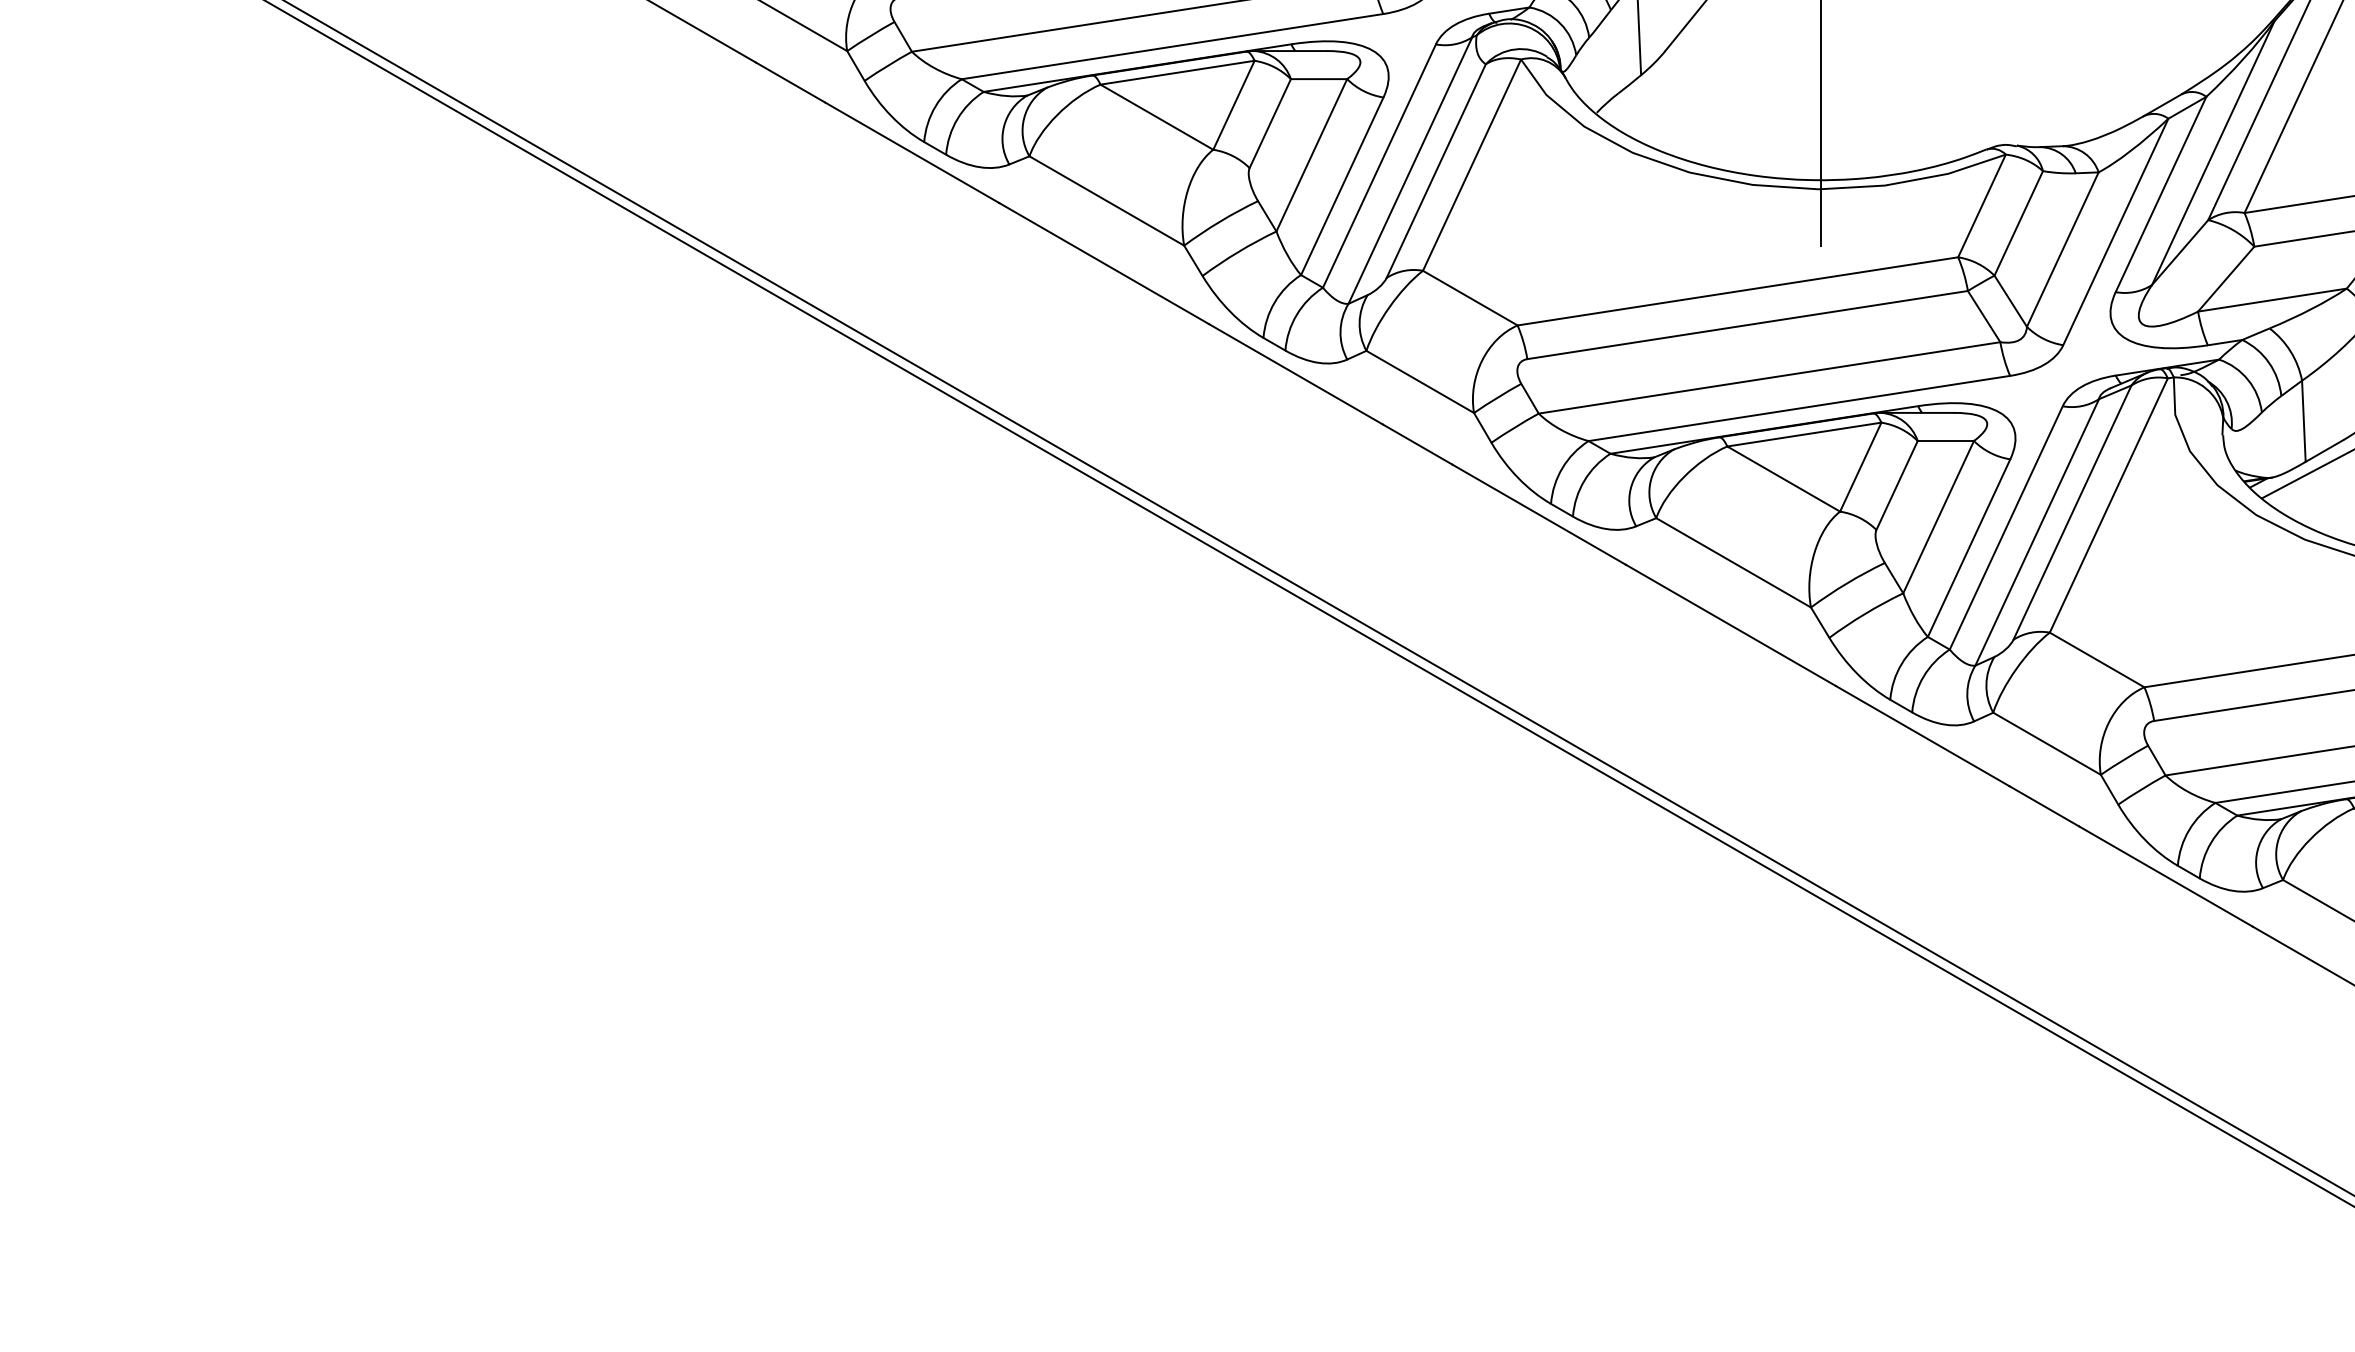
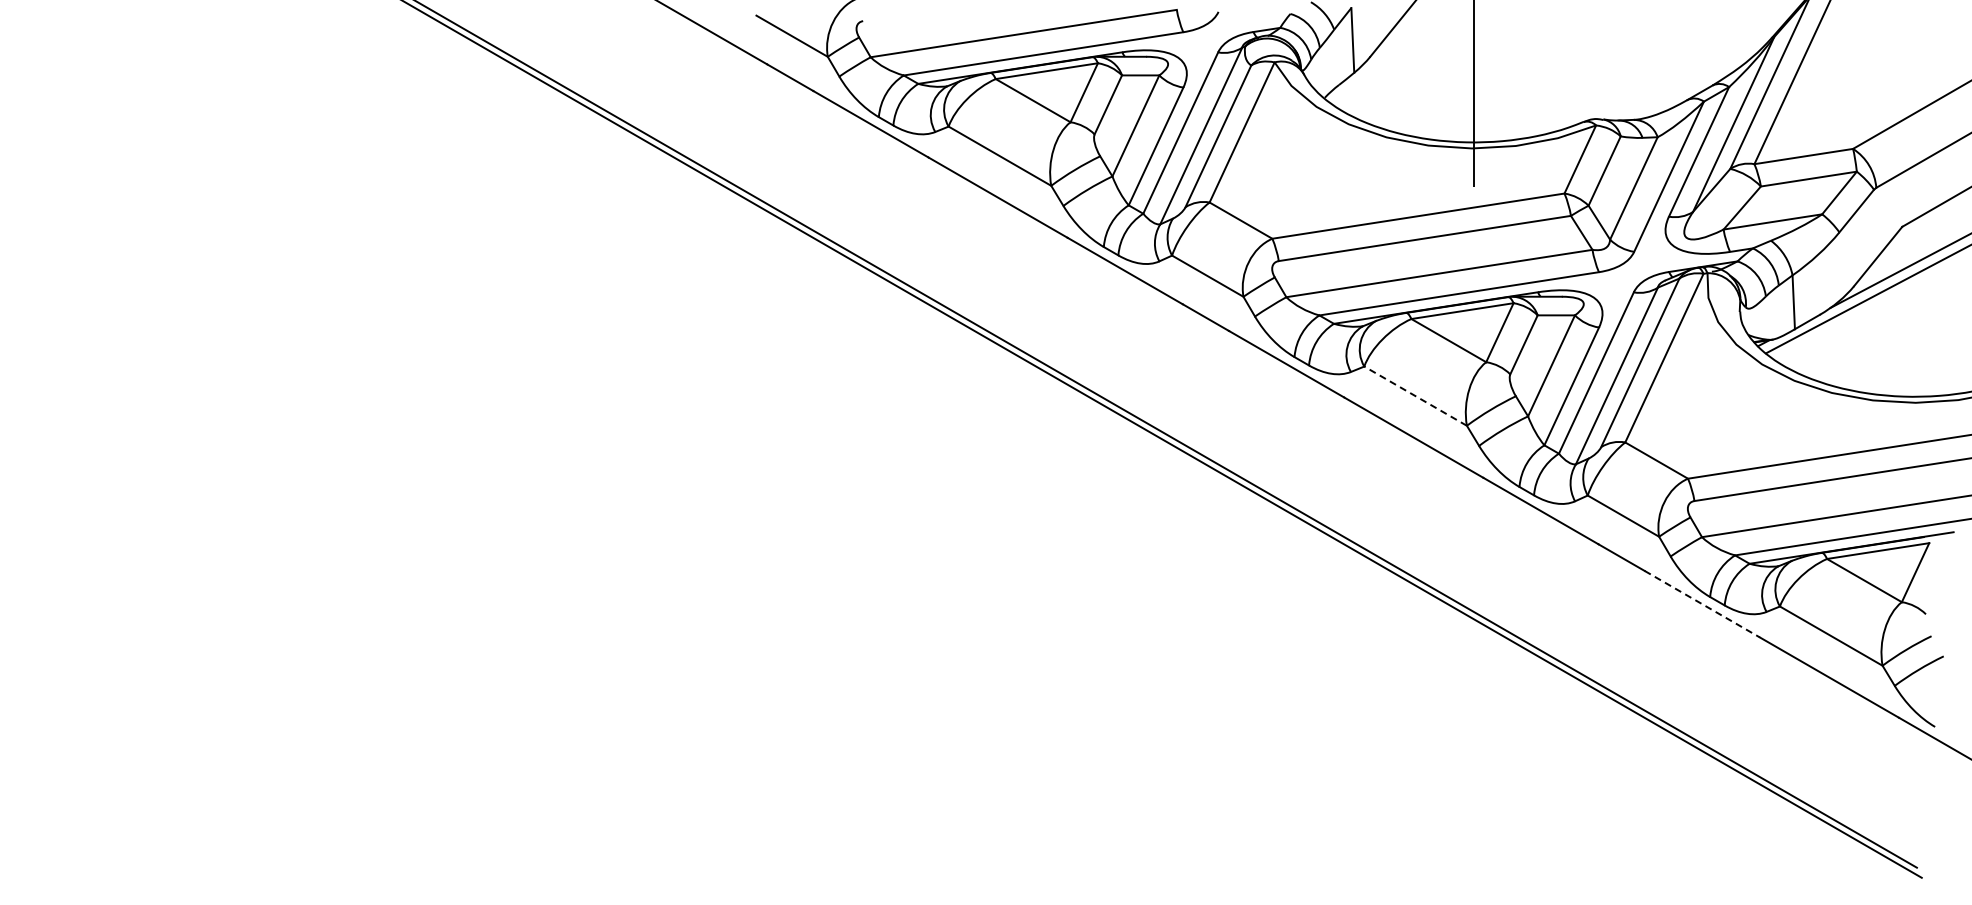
line: (1733, 561) -> (1415, 395), solid -> dashed
line: (2166, 877) -> (1702, 604), solid -> dashed

